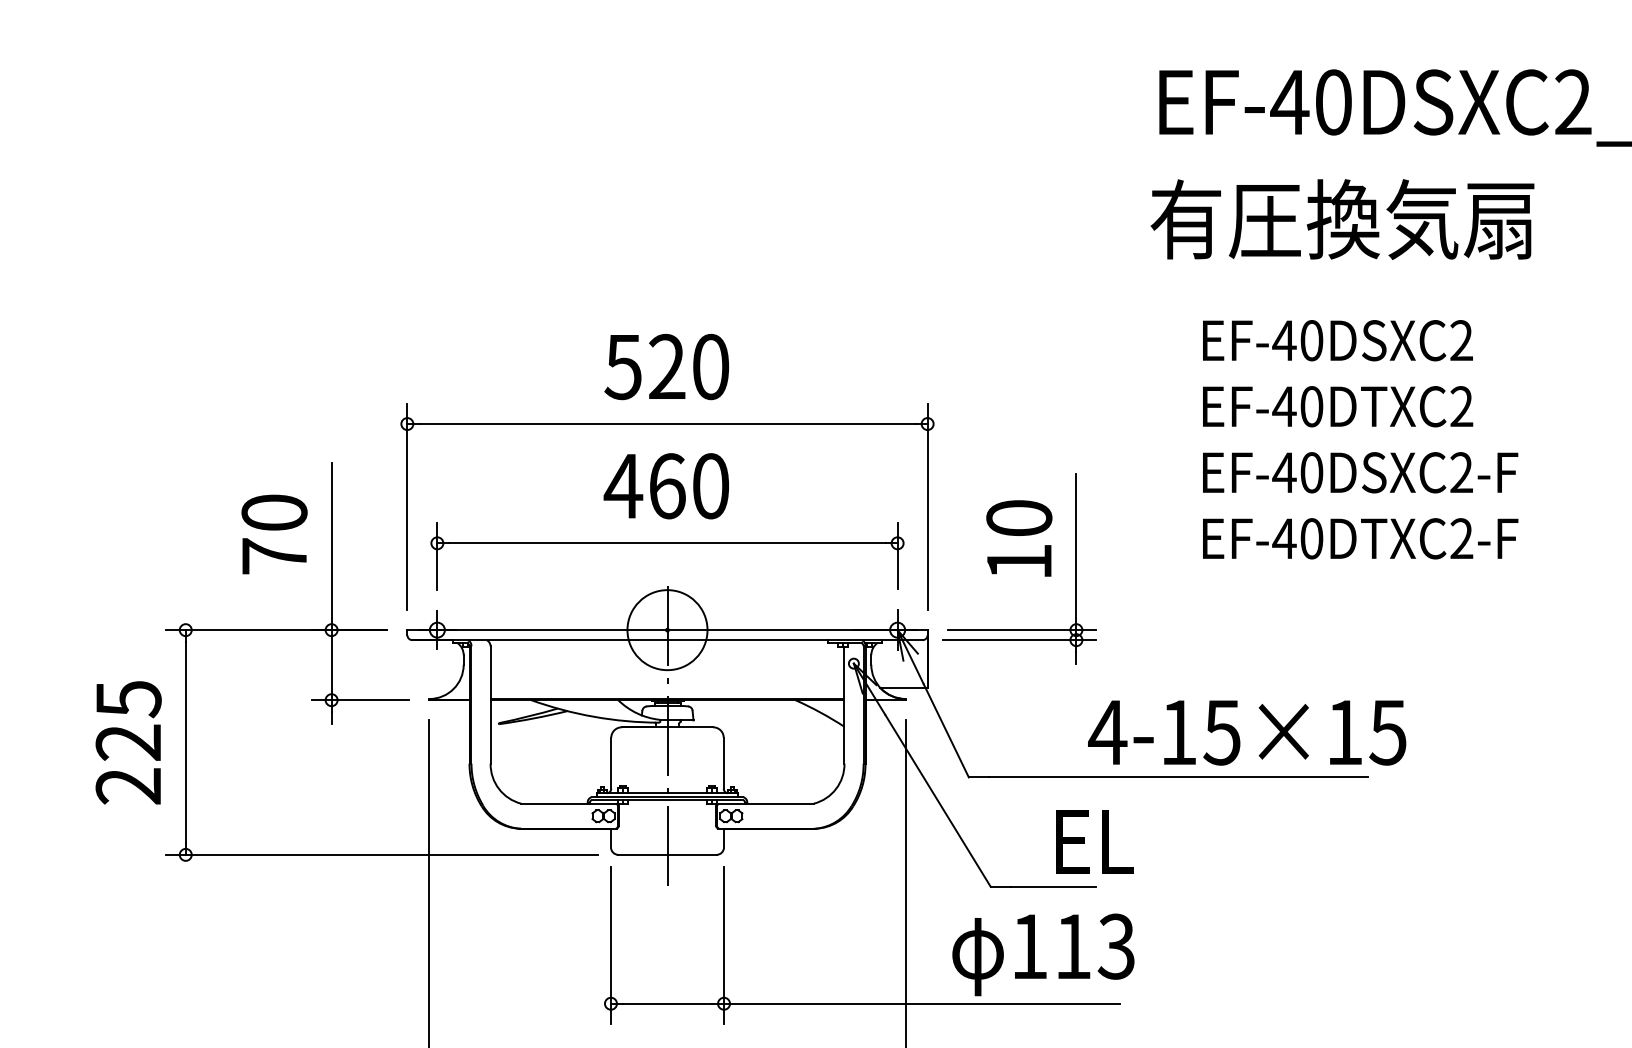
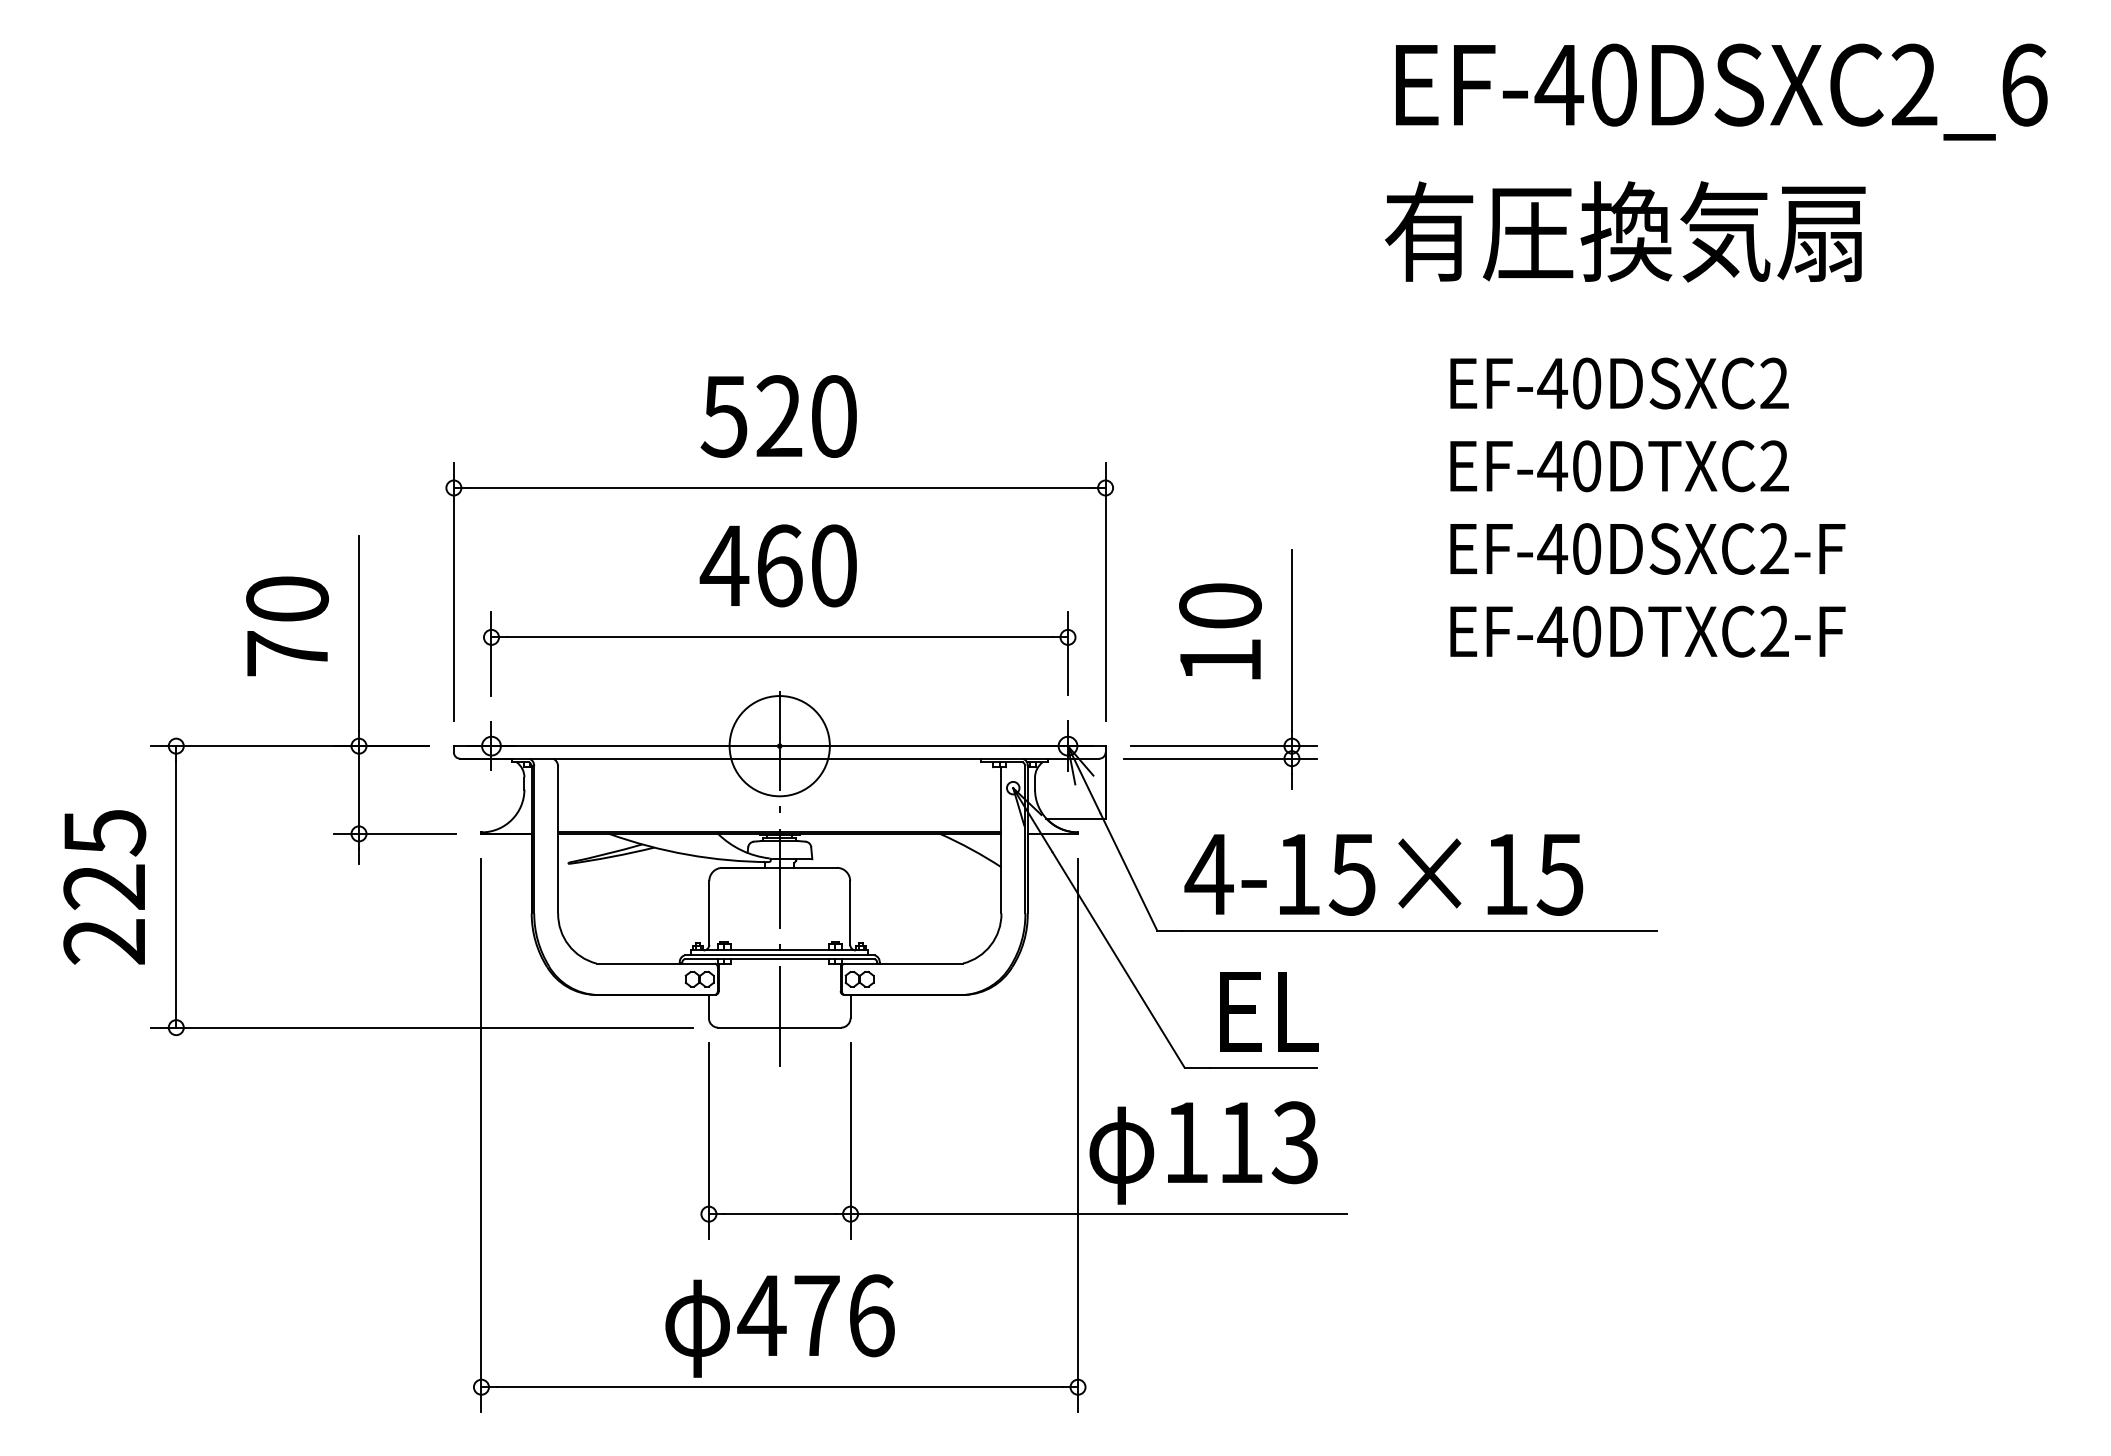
text: (1246, 732) -> (1383, 874), moved
text: (1095, 841) -> (1269, 1011), moved
text: (1043, 954) -> (1203, 1152), moved

